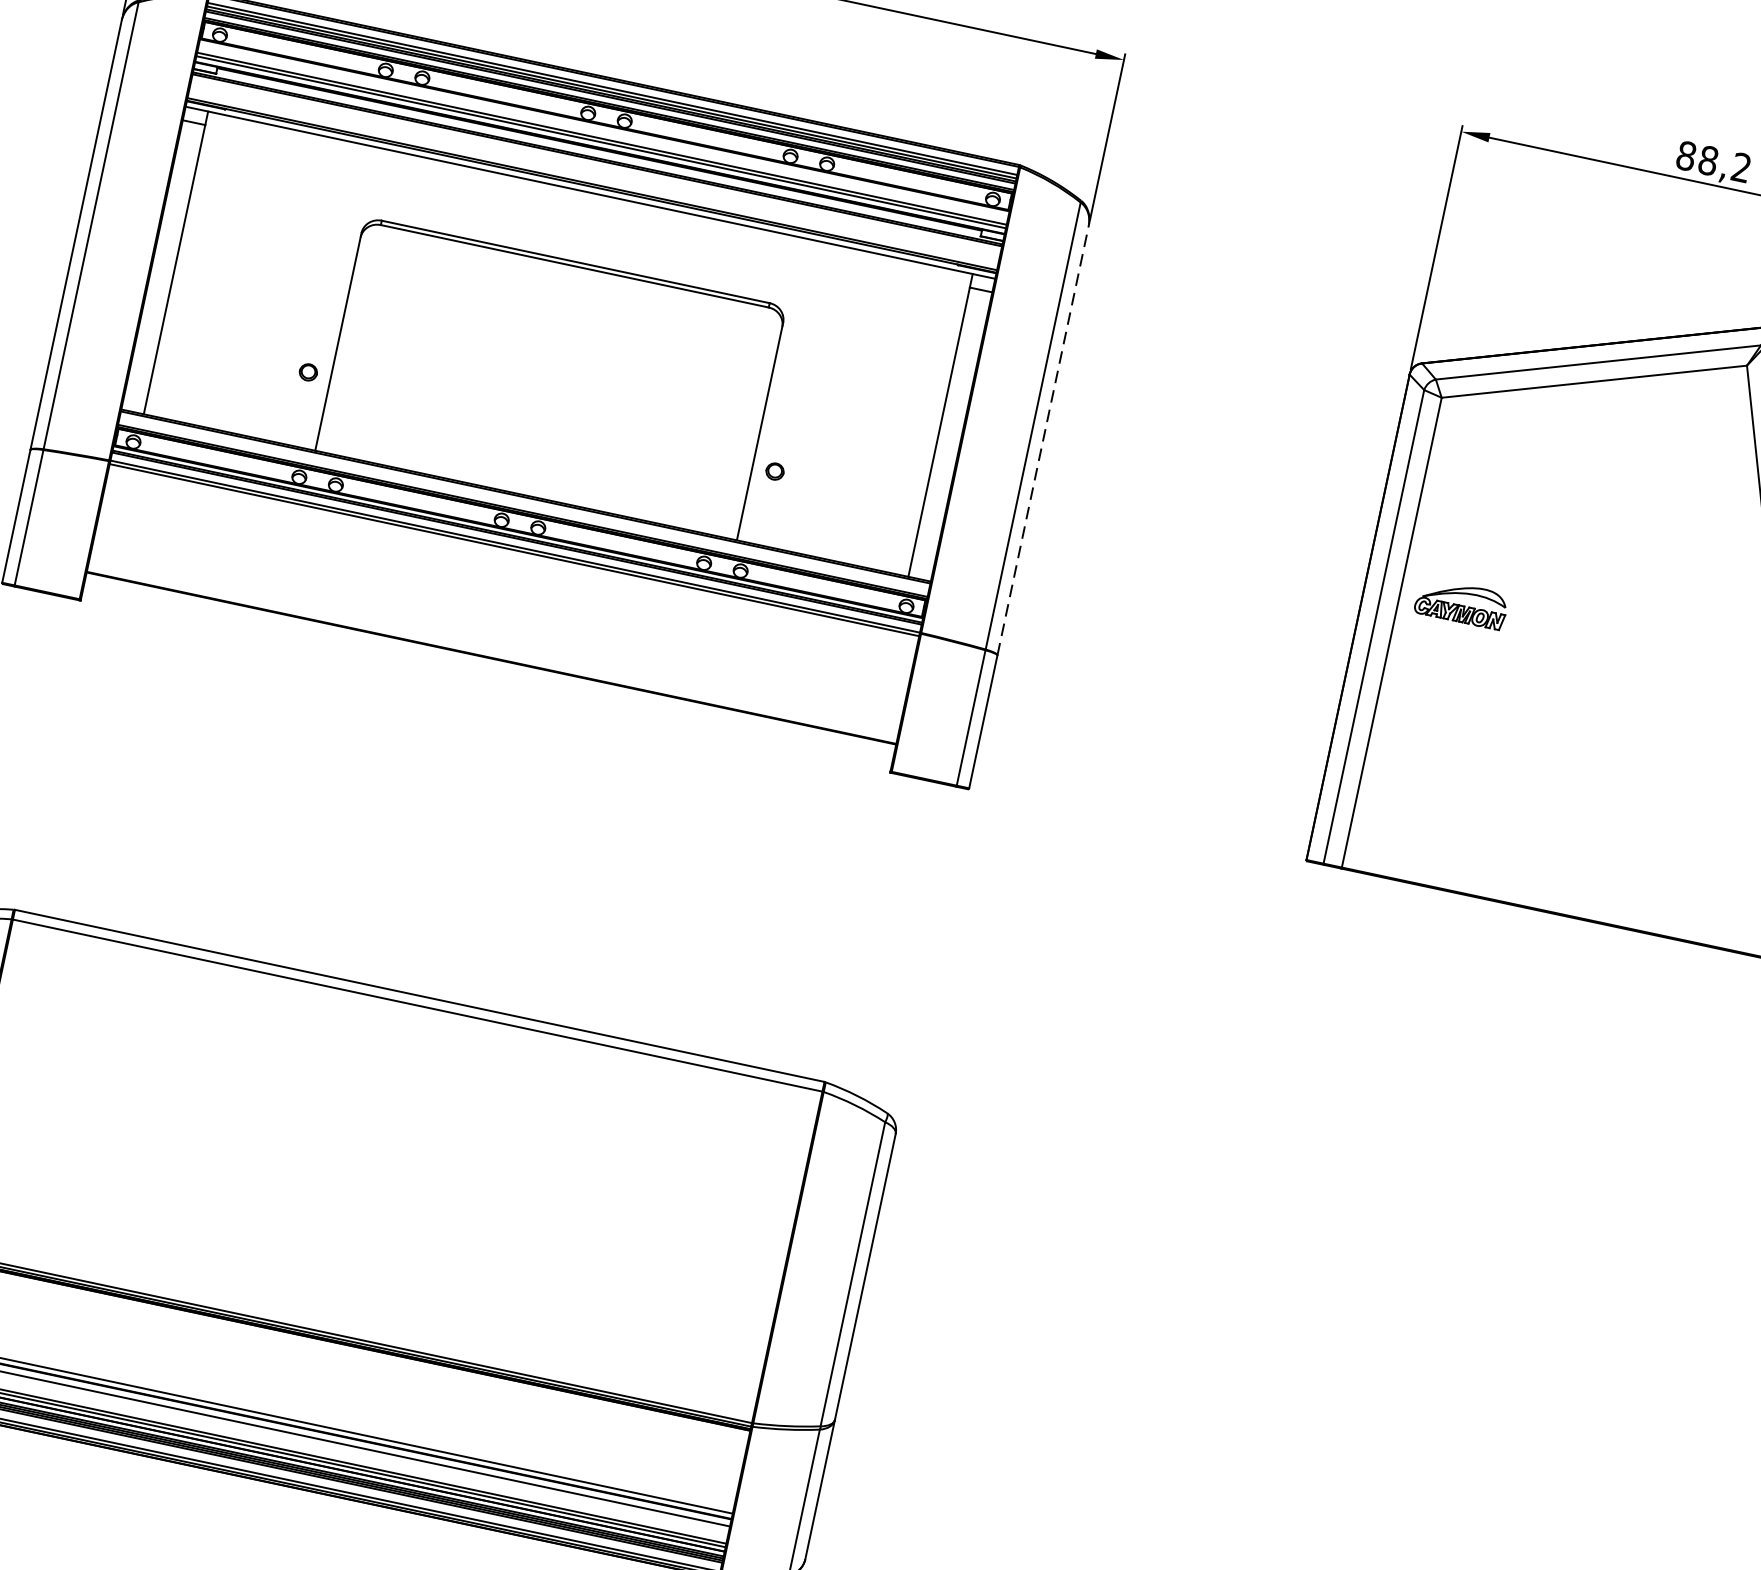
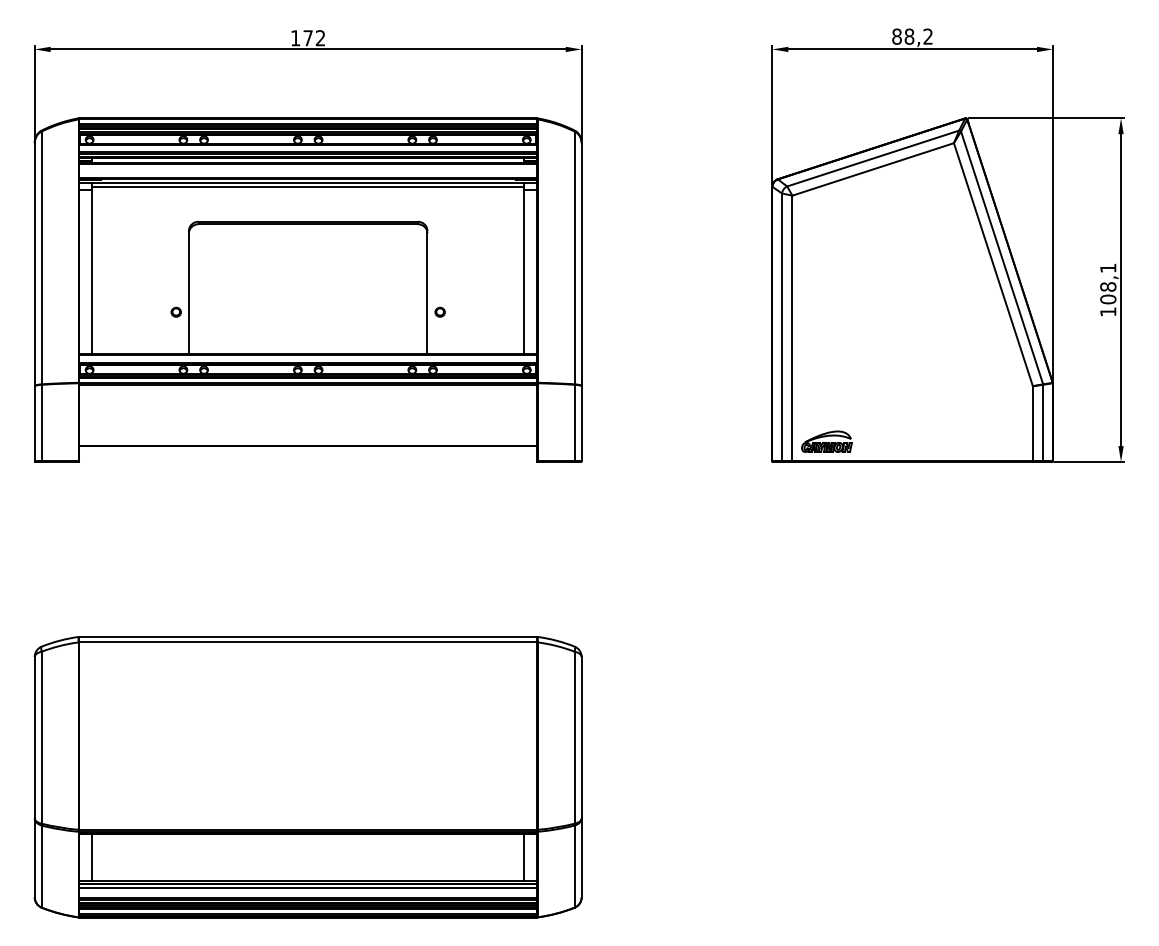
line: (589, 199) -> (308, 186), added
line: (1042, 440) -> (581, 264), dashed -> solid
part: (1461, 603) -> (826, 441), moved
line: (719, 1467) -> (524, 857), added

